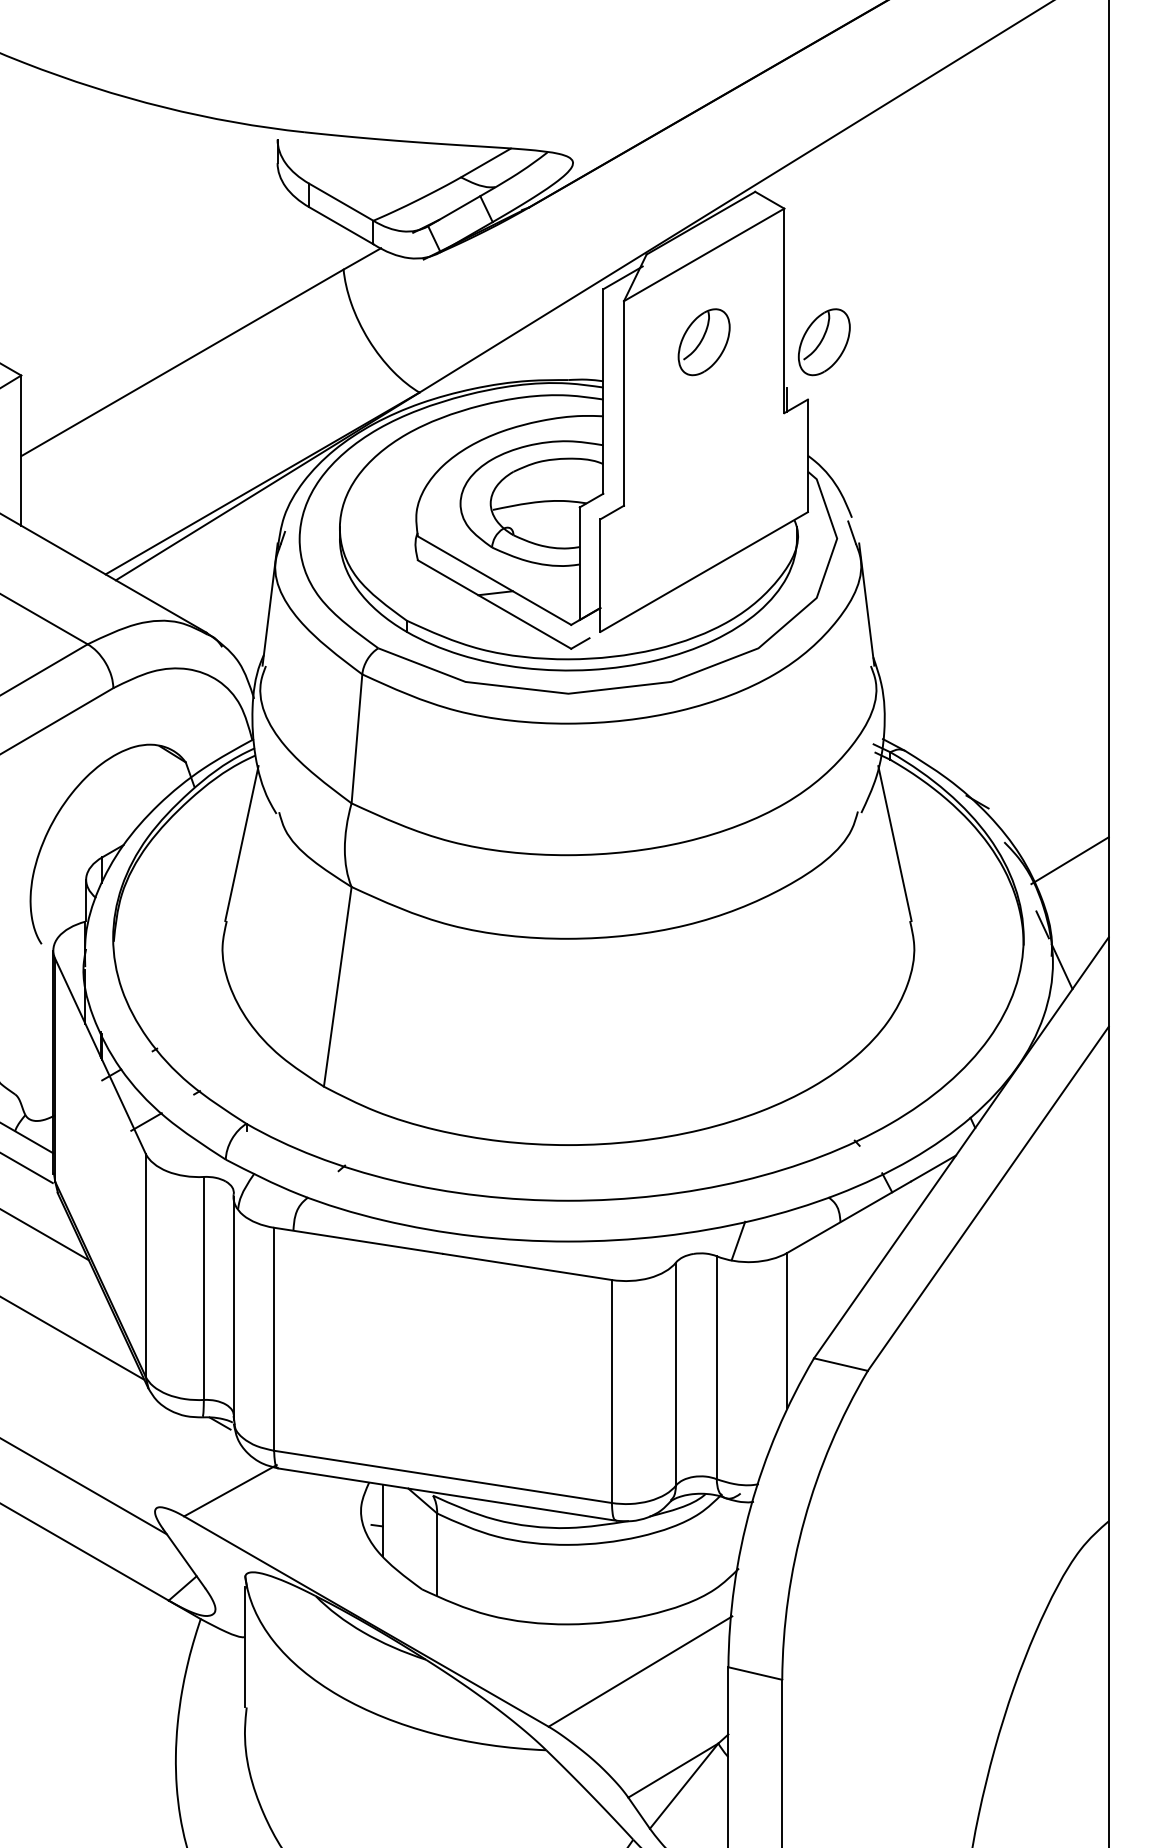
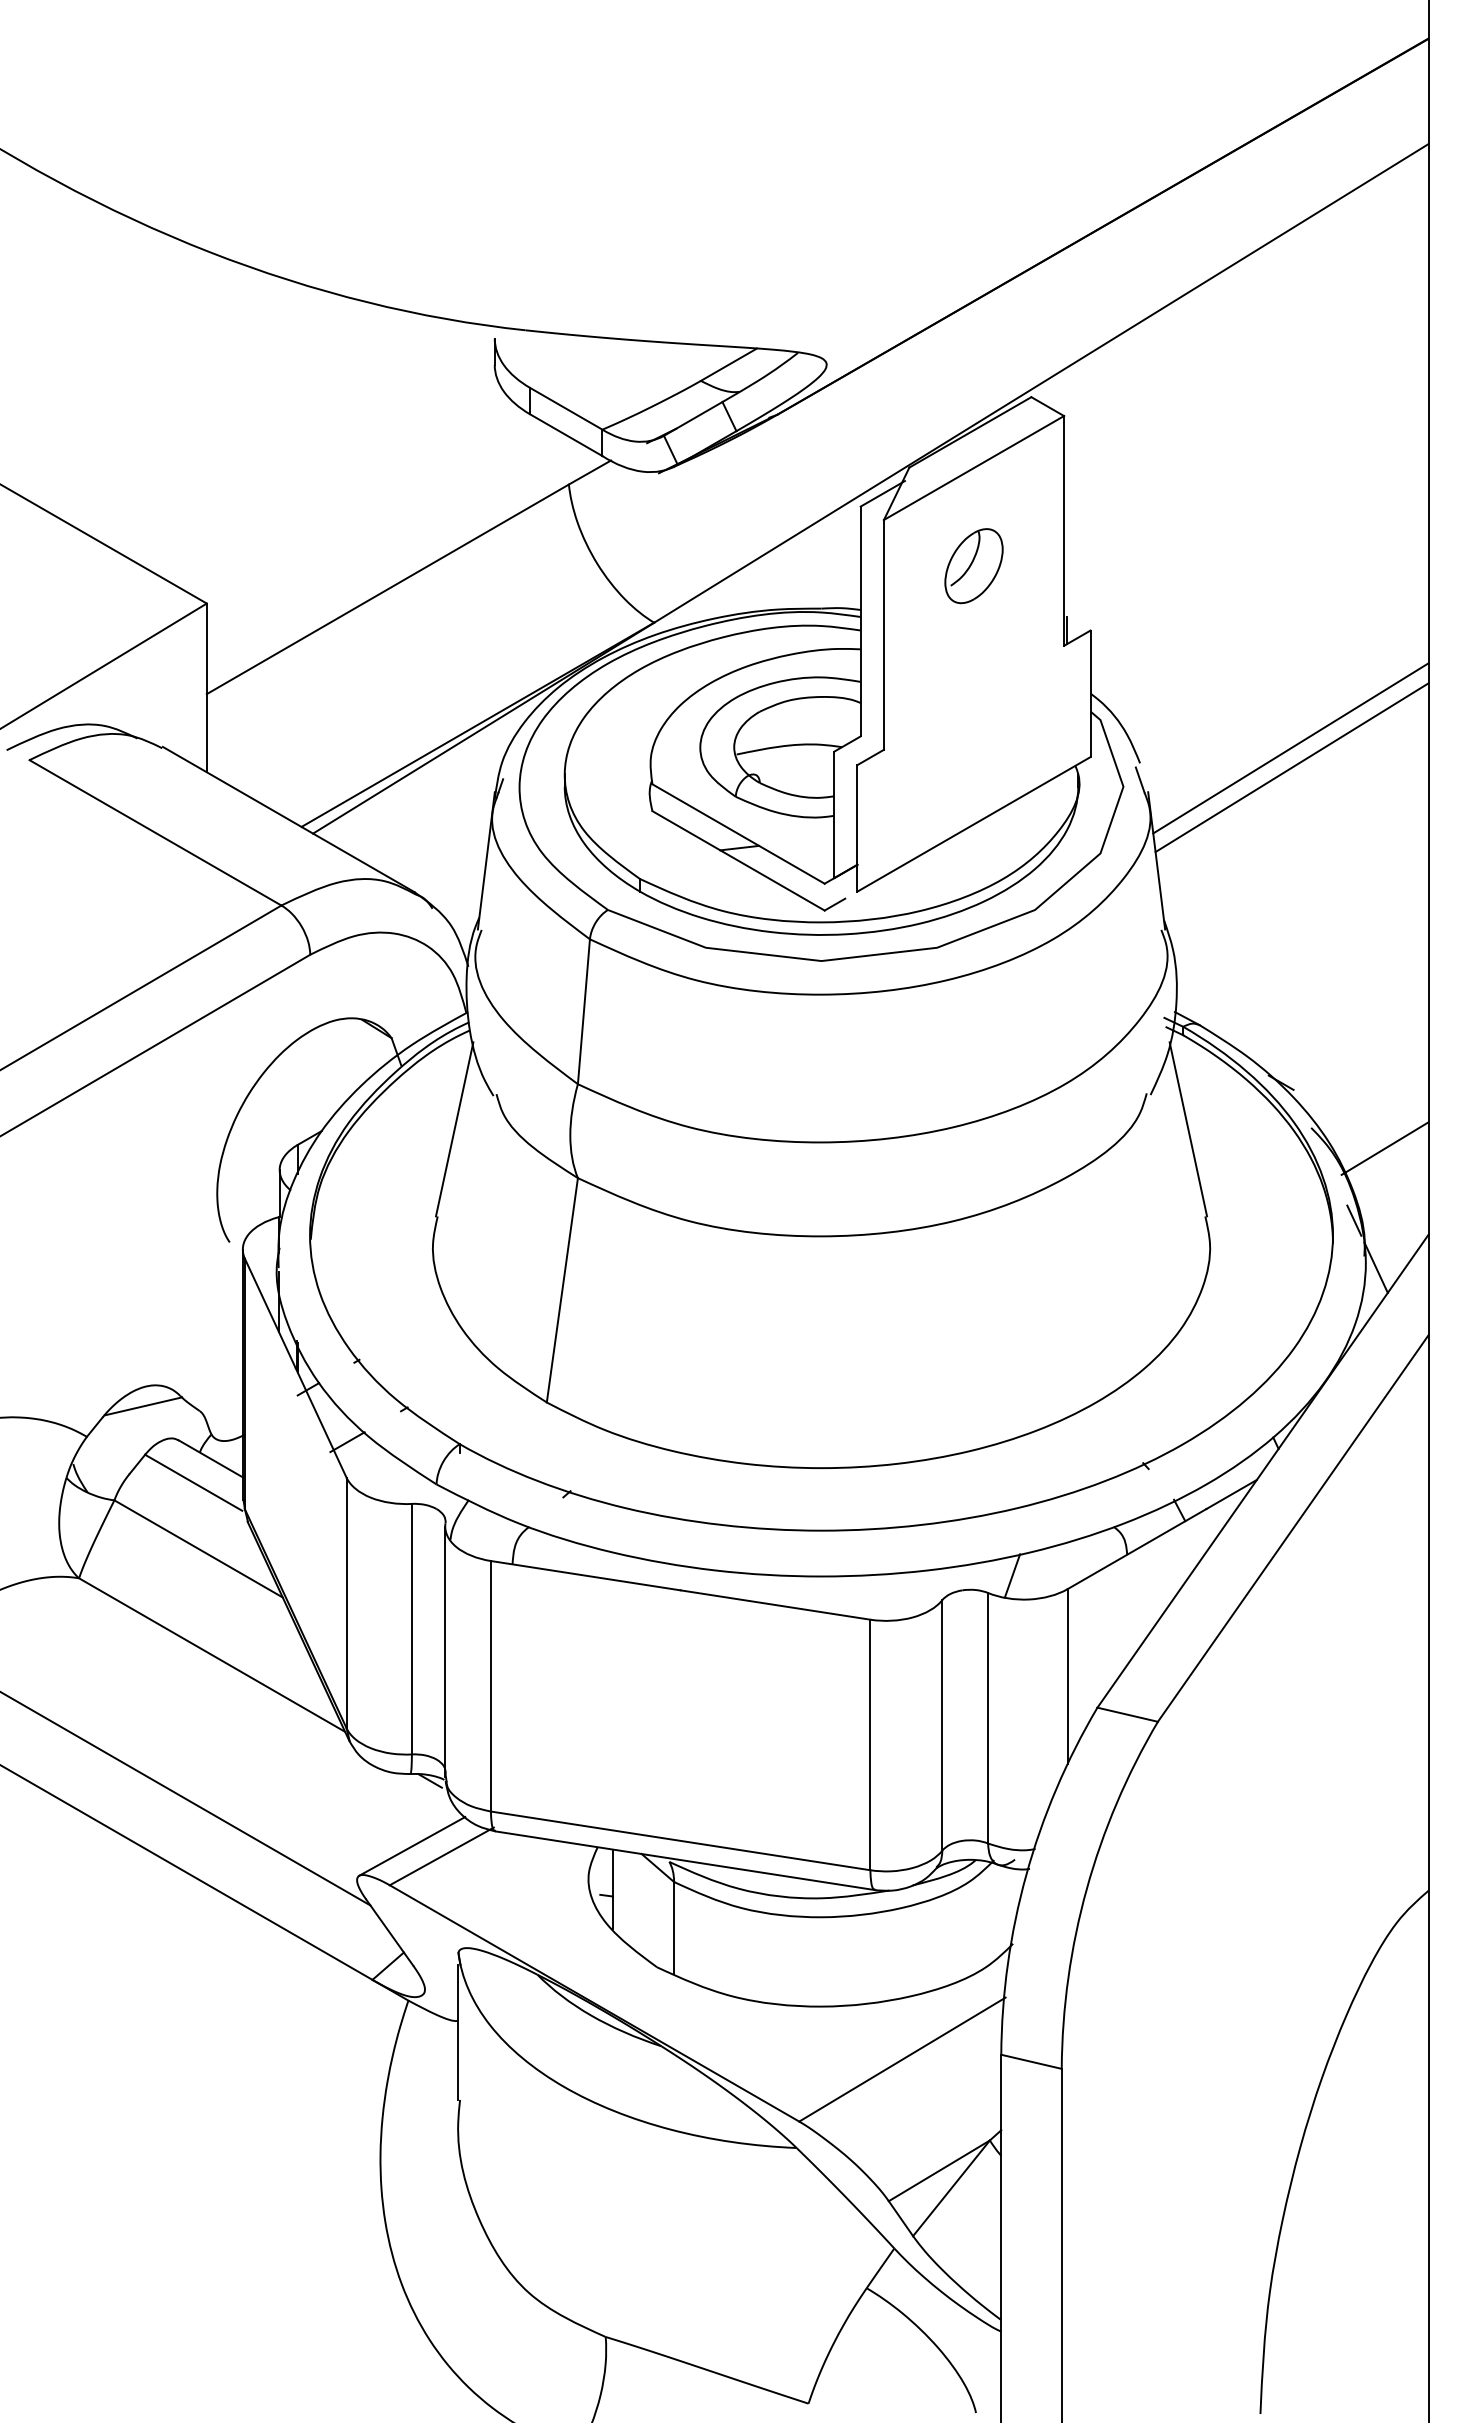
part: (823, 342) -> (1108, 566), removed
line: (985, 504) -> (1290, 748), added
line: (986, 521) -> (1291, 767), added
line: (204, 1480) -> (412, 1845), added

